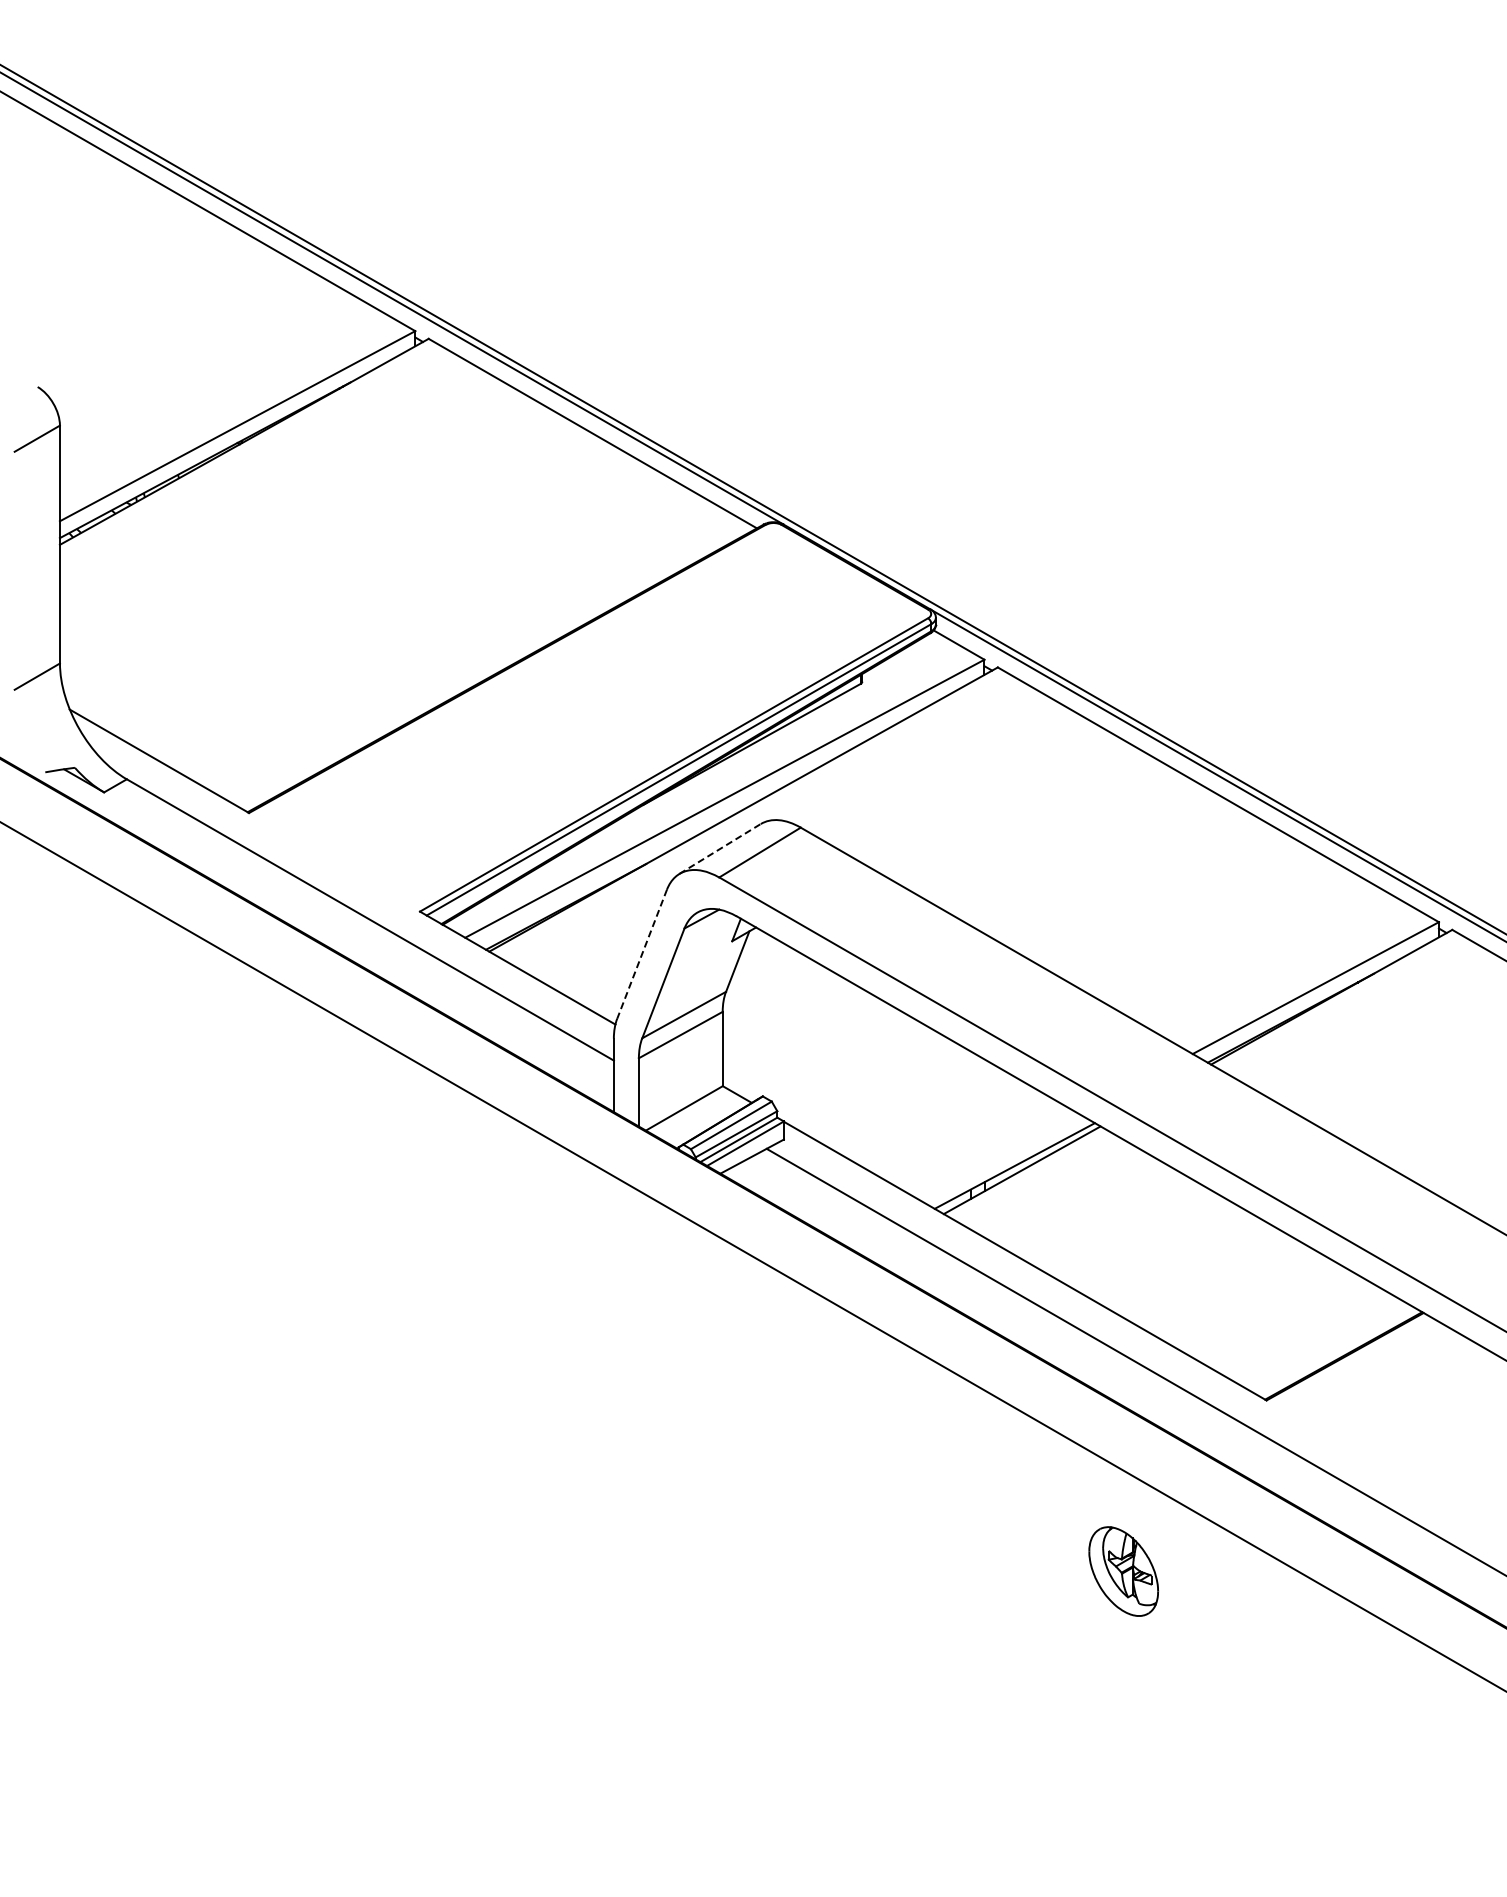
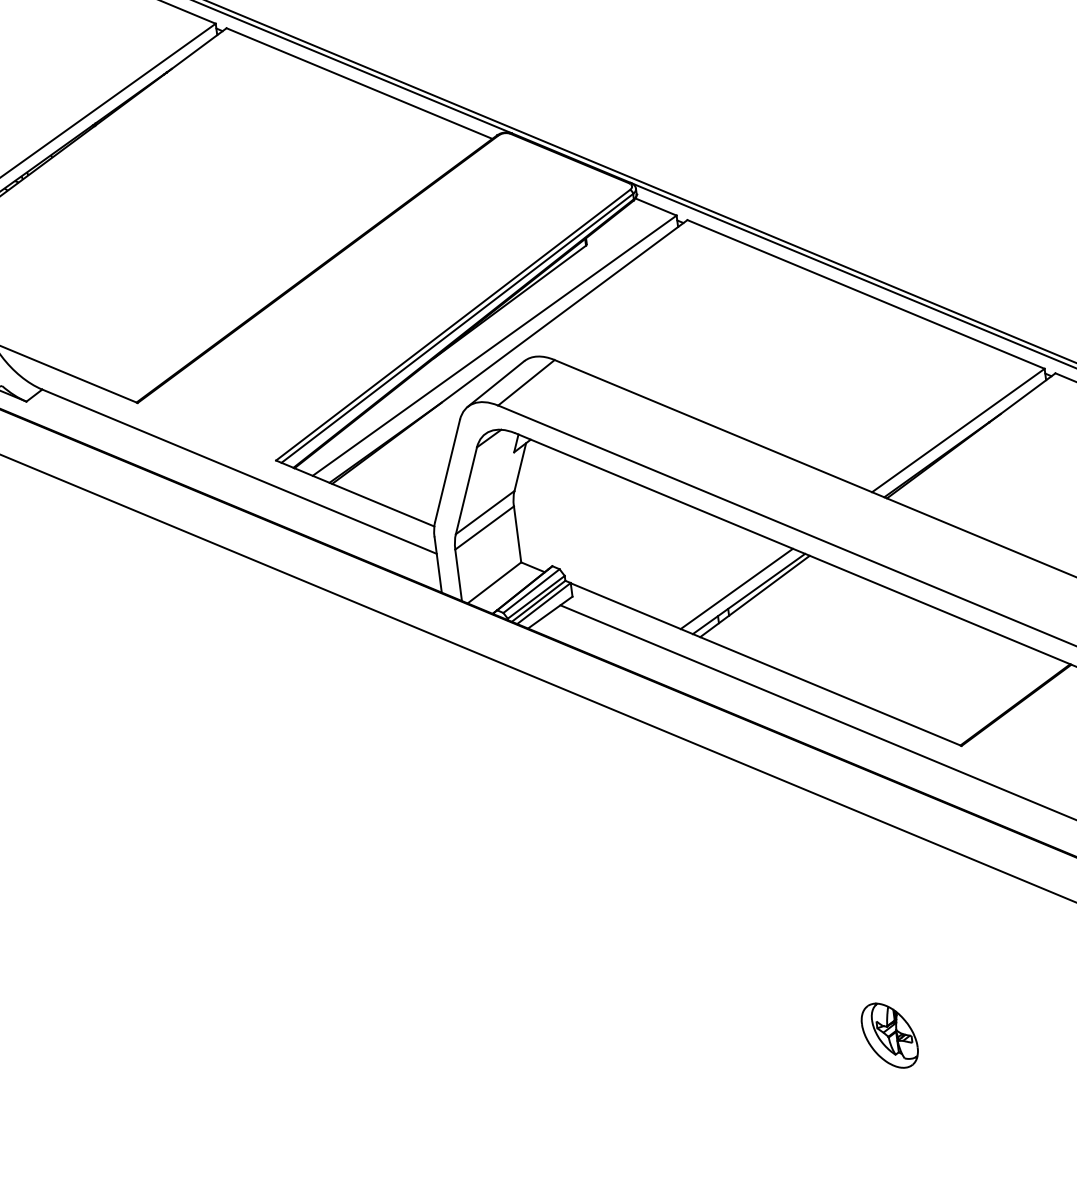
line: (720, 849) -> (496, 384), dashed -> solid
line: (641, 954) -> (447, 471), dashed -> solid
line: (999, 1157) -> (736, 589), added
part: (1123, 1571) -> (889, 1035), moved

